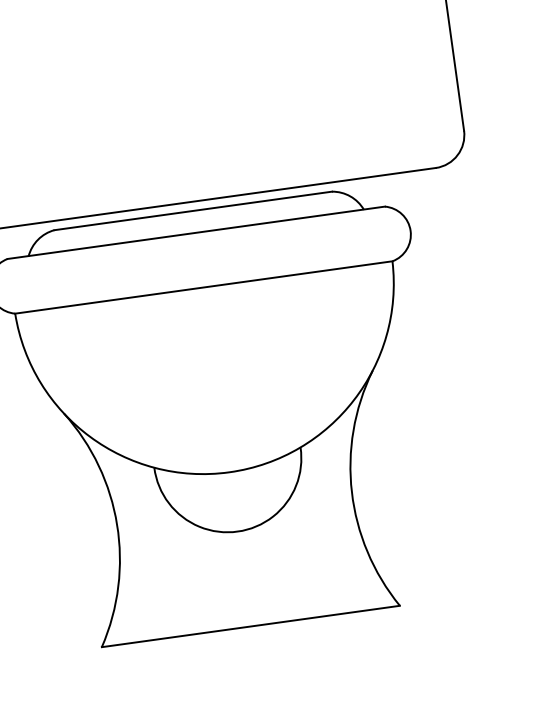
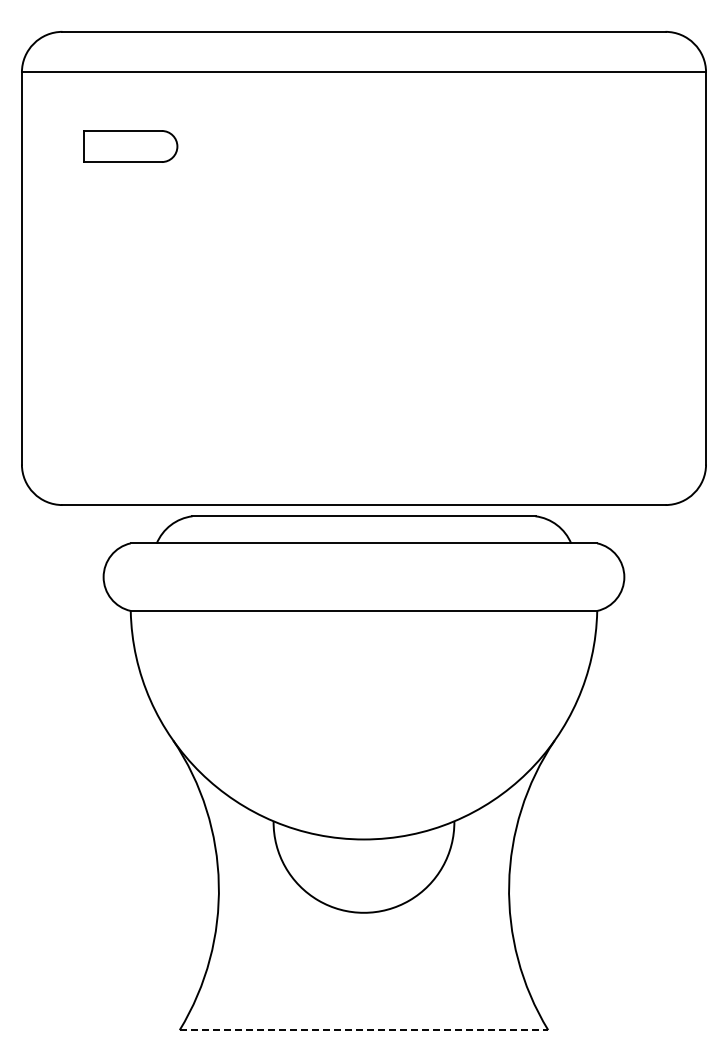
line: (251, 626) -> (364, 1030), solid -> dashed

